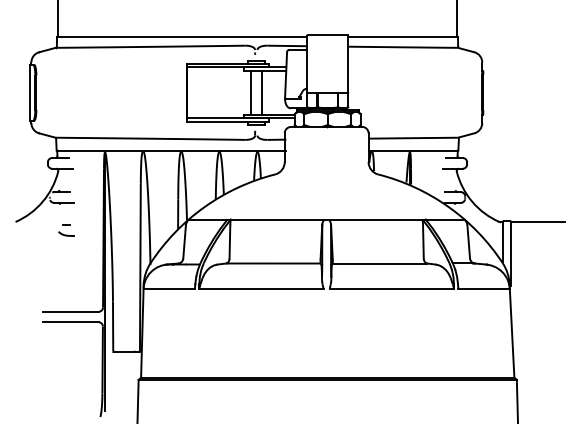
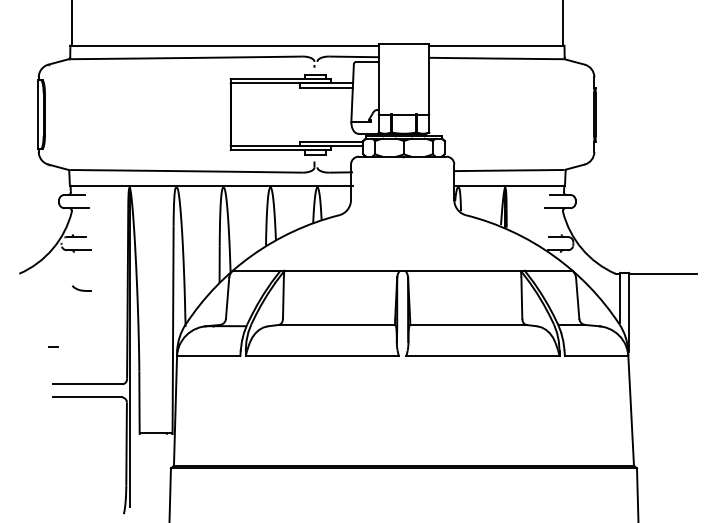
line: (251, 92) -> (309, 114), removed
line: (261, 92) -> (322, 114), removed
line: (66, 224) -> (53, 346), moved

